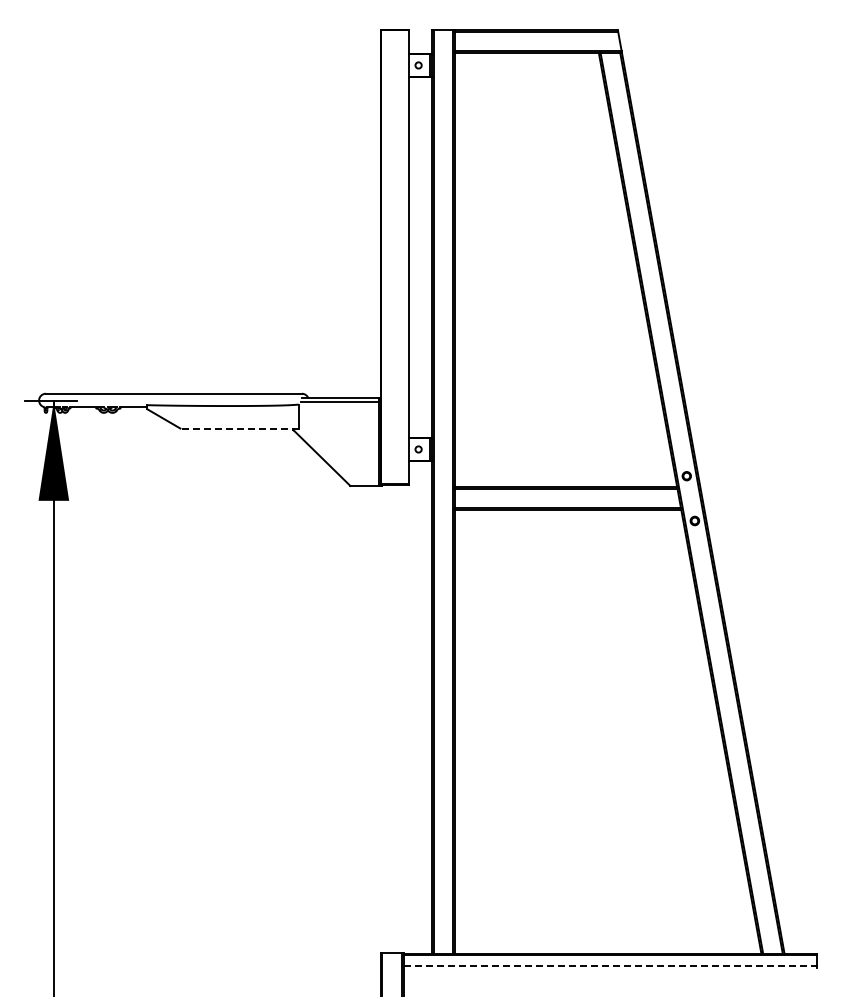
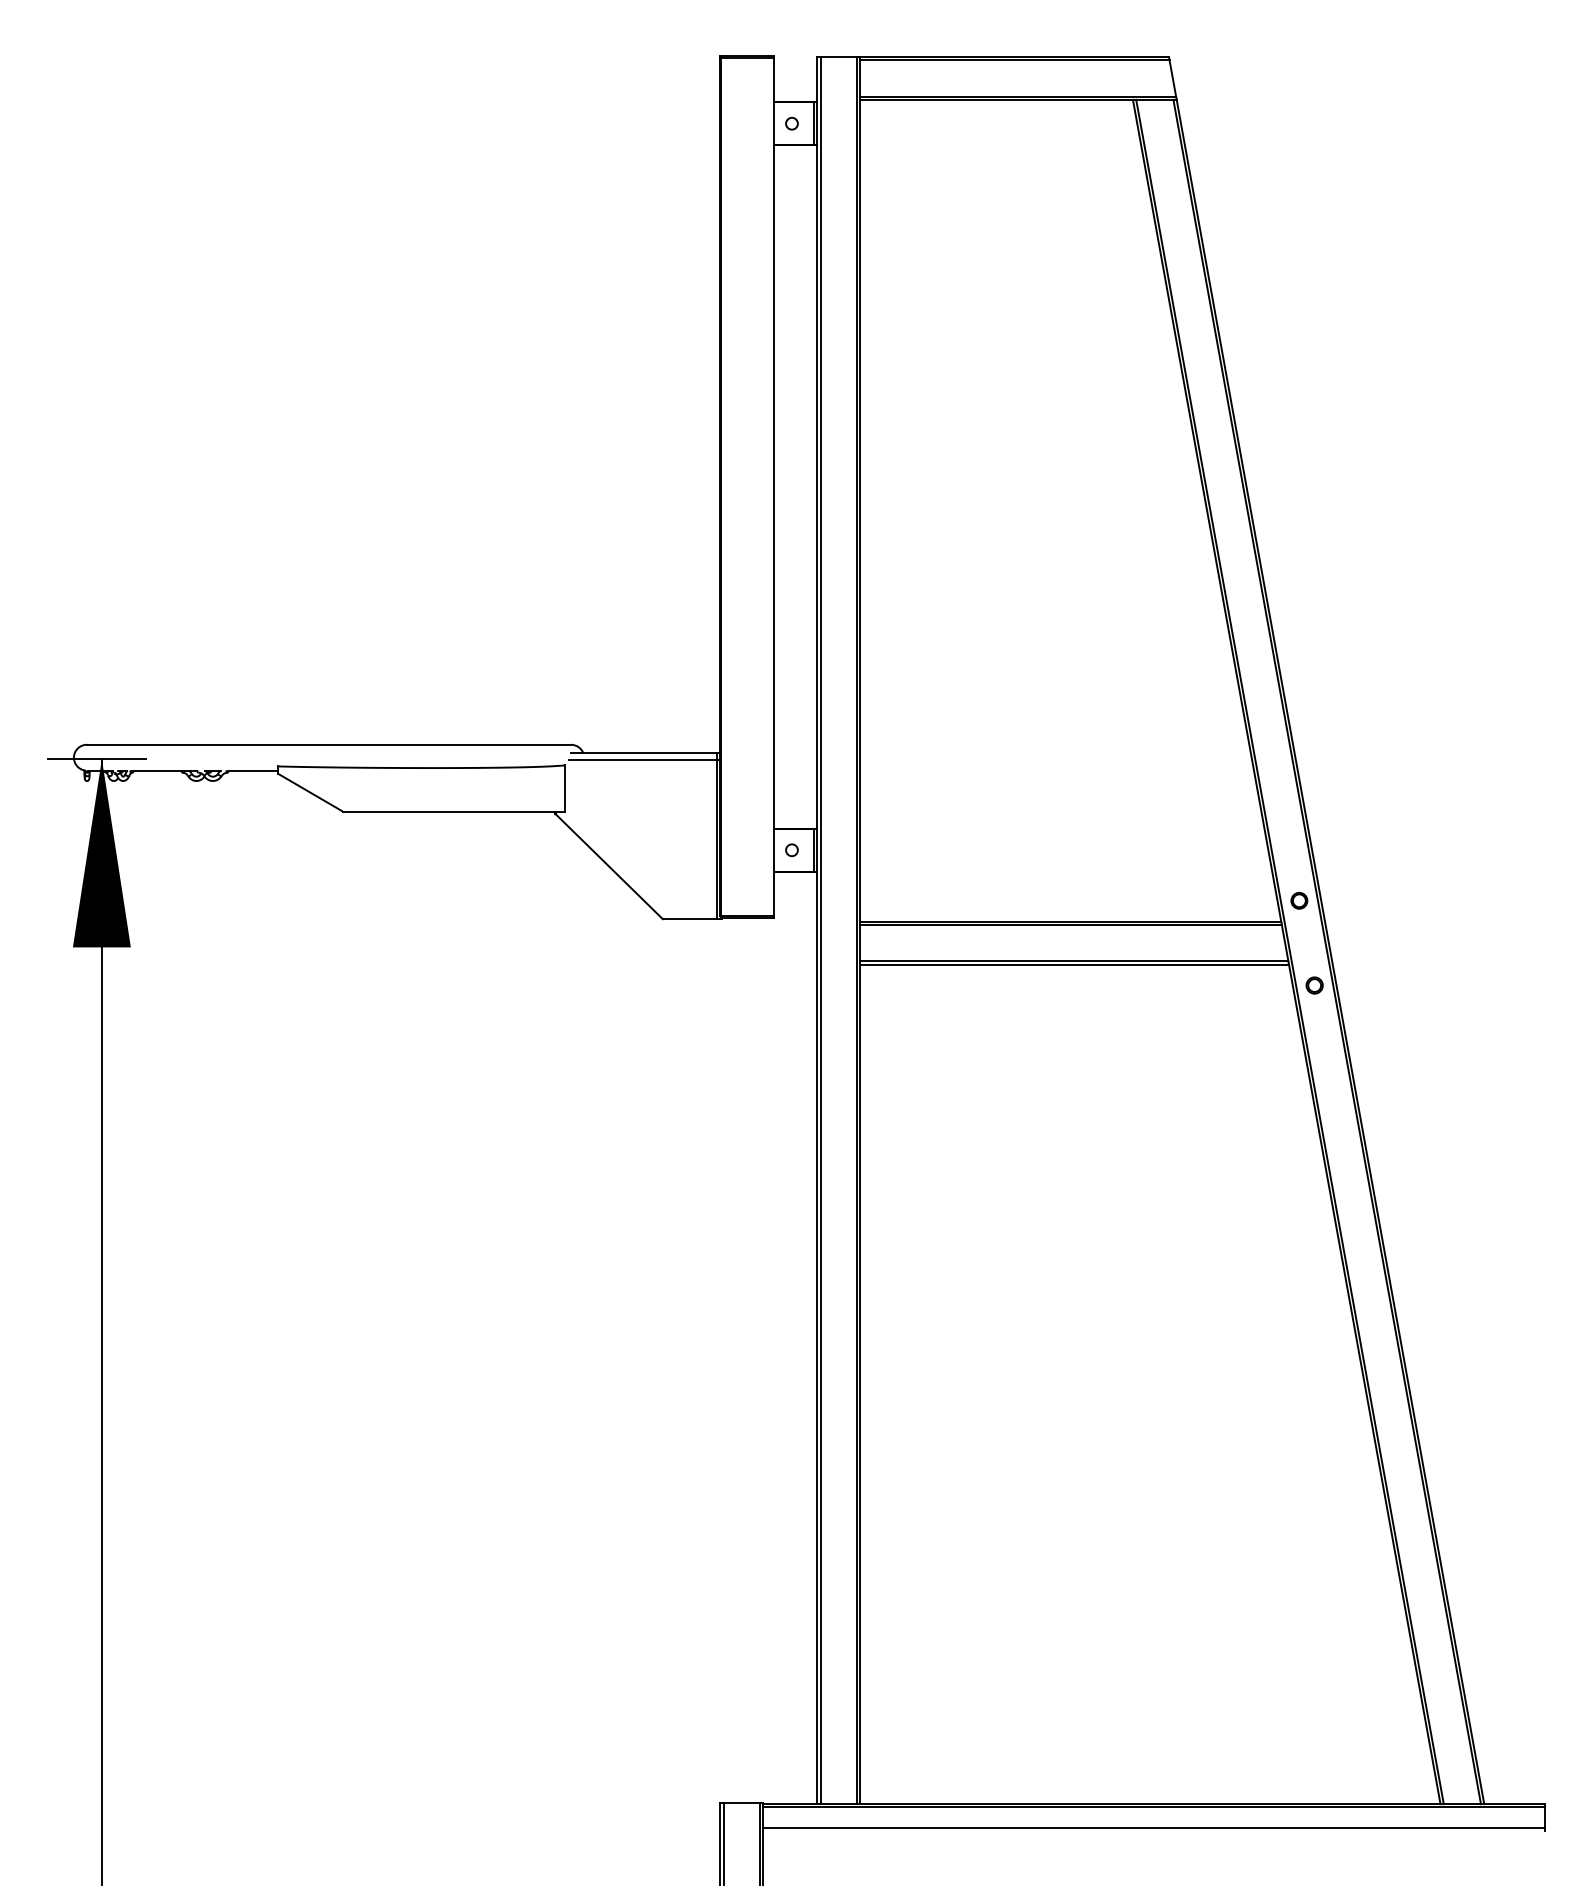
line: (239, 429) -> (453, 812), dashed -> solid
line: (610, 966) -> (1155, 1828), dashed -> solid

